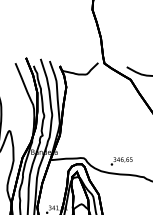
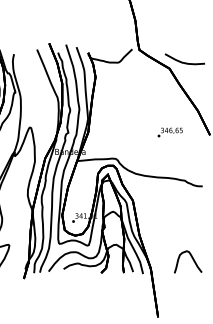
text: (121, 161) -> (169, 132), moved

